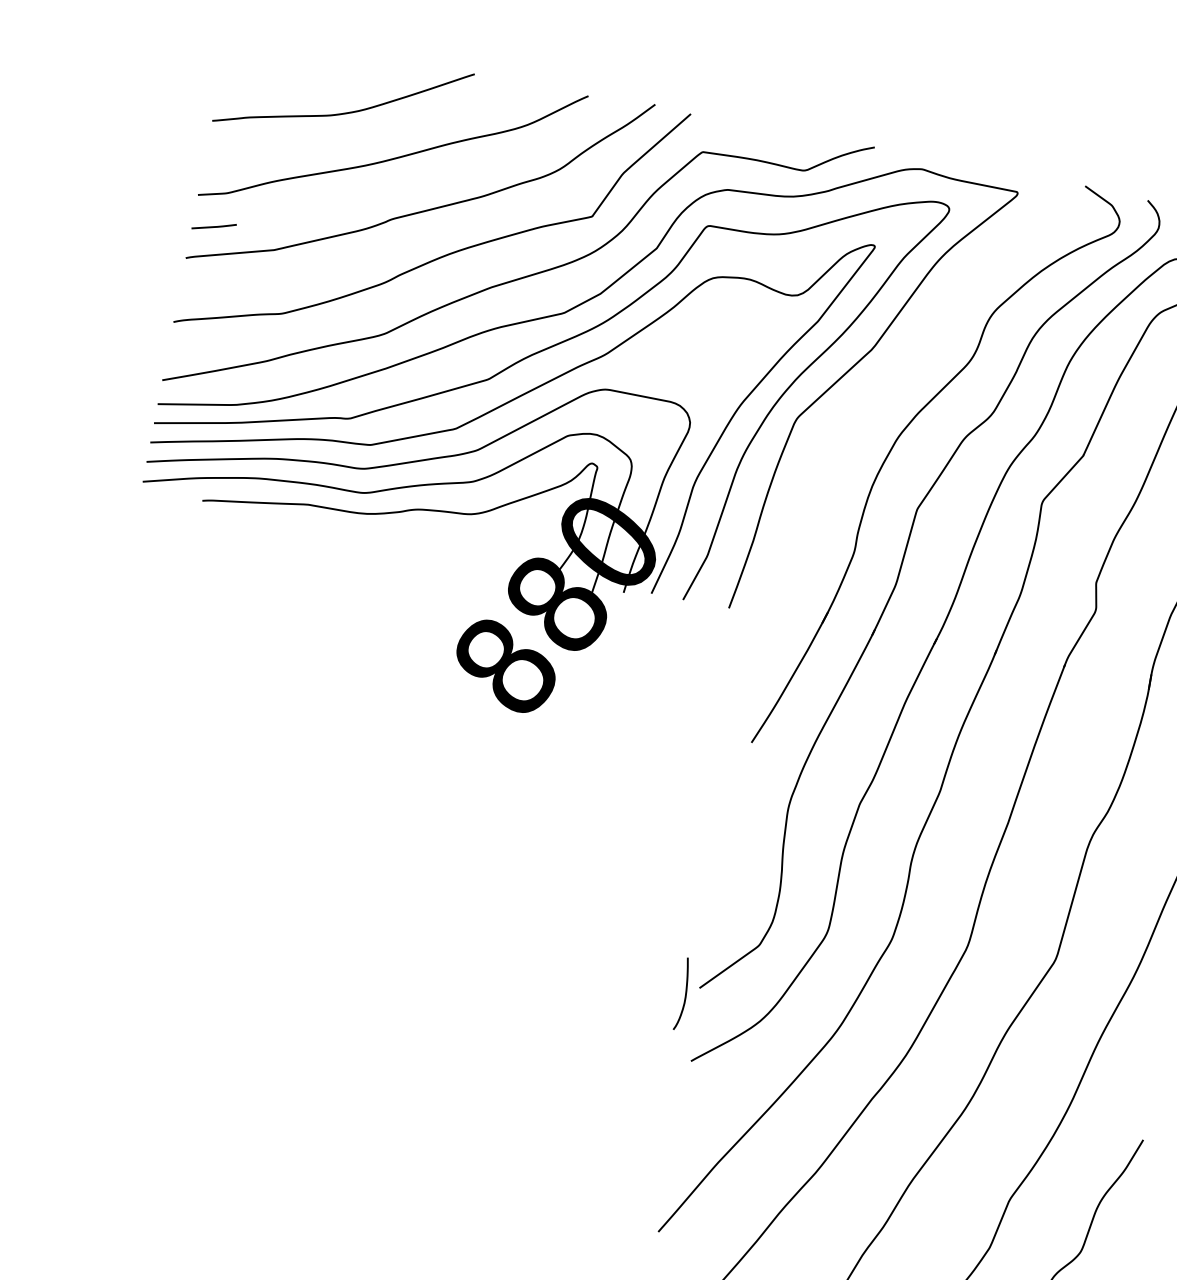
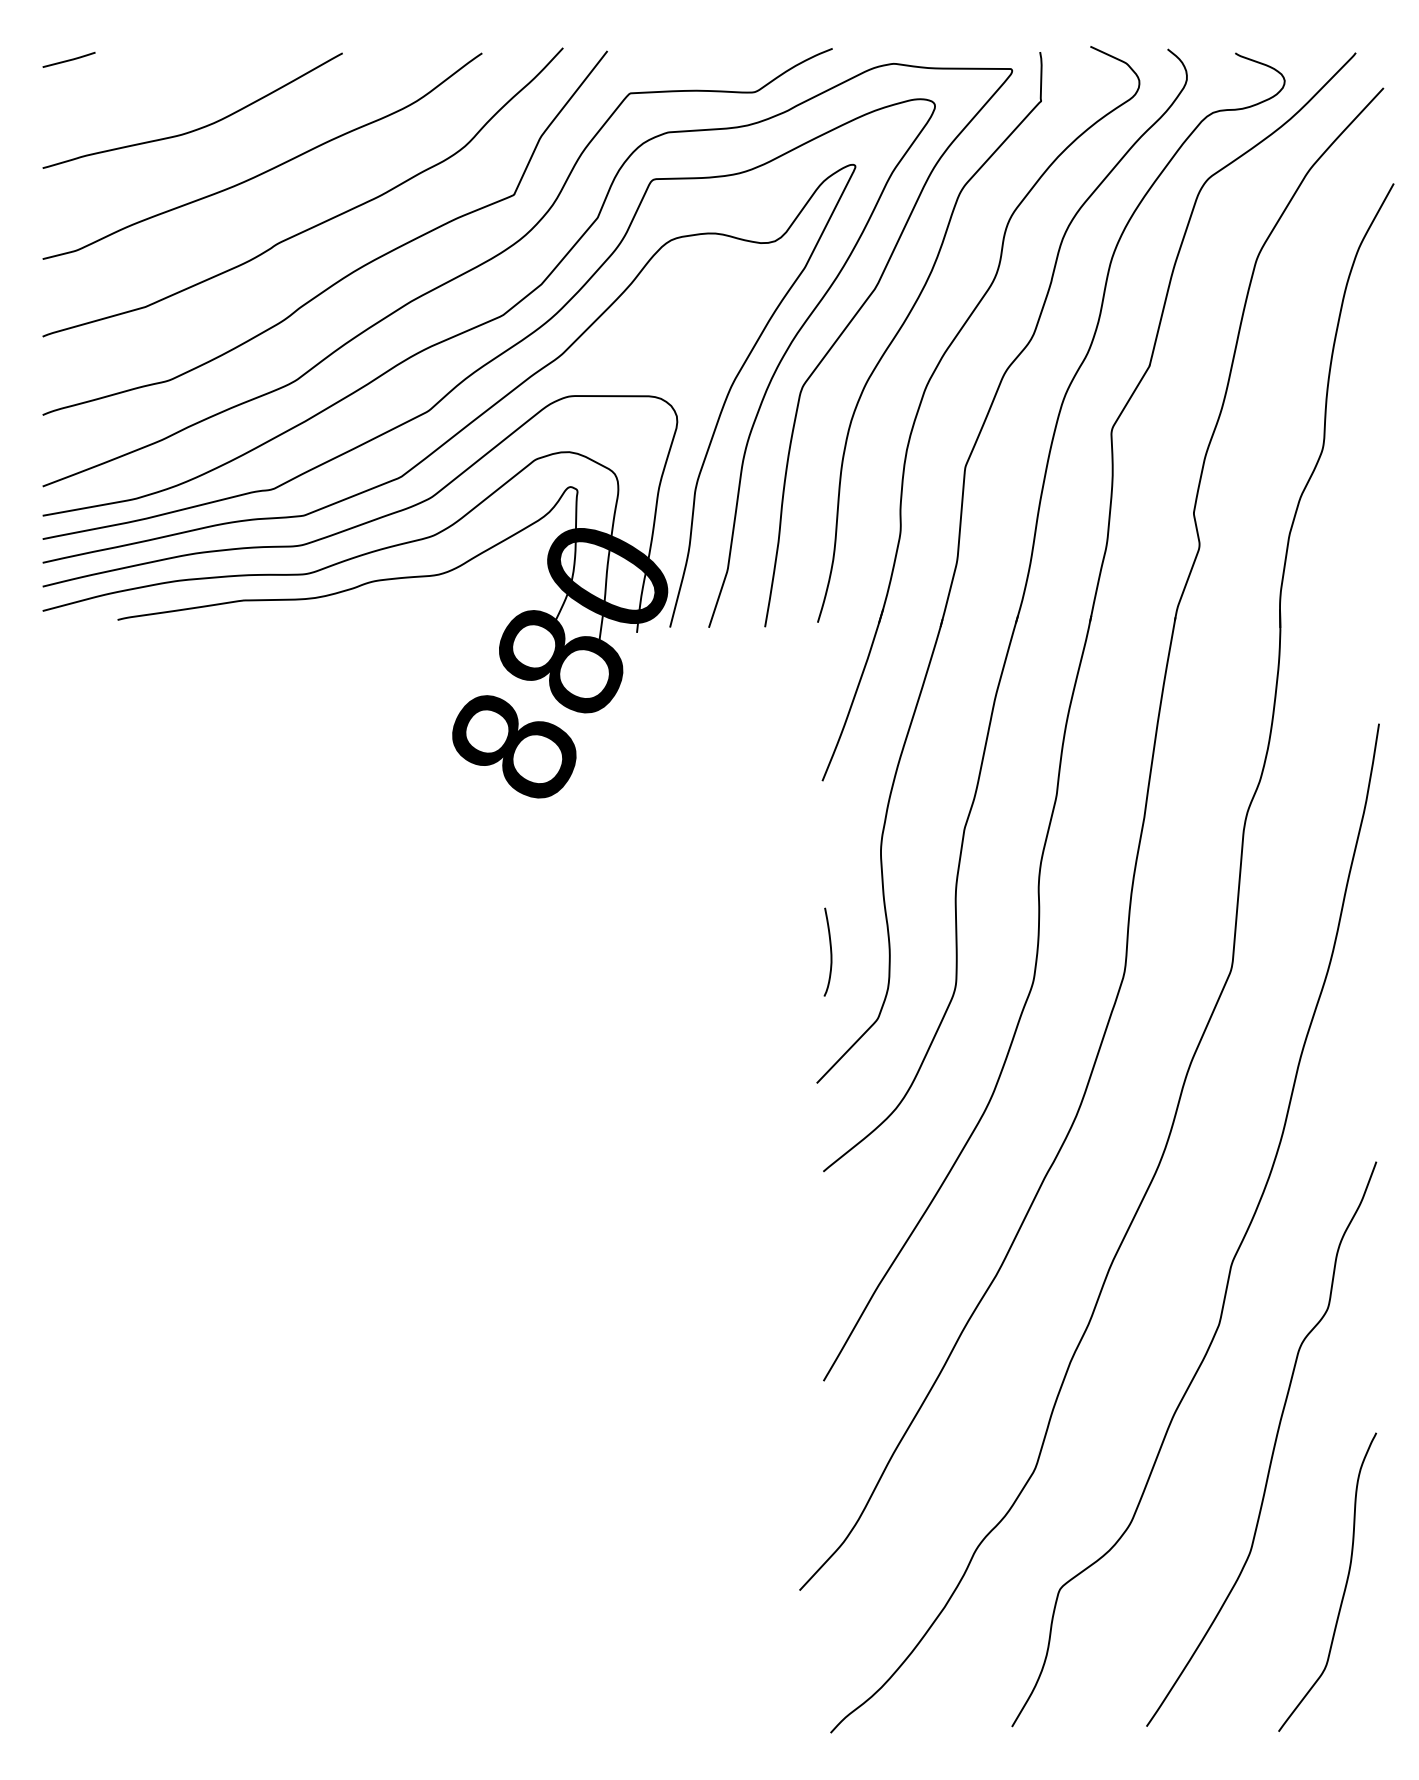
line: (213, 226) -> (68, 59), moved
curve: (891, 382) -> (905, 322), added
curve: (685, 994) -> (830, 951), moved

